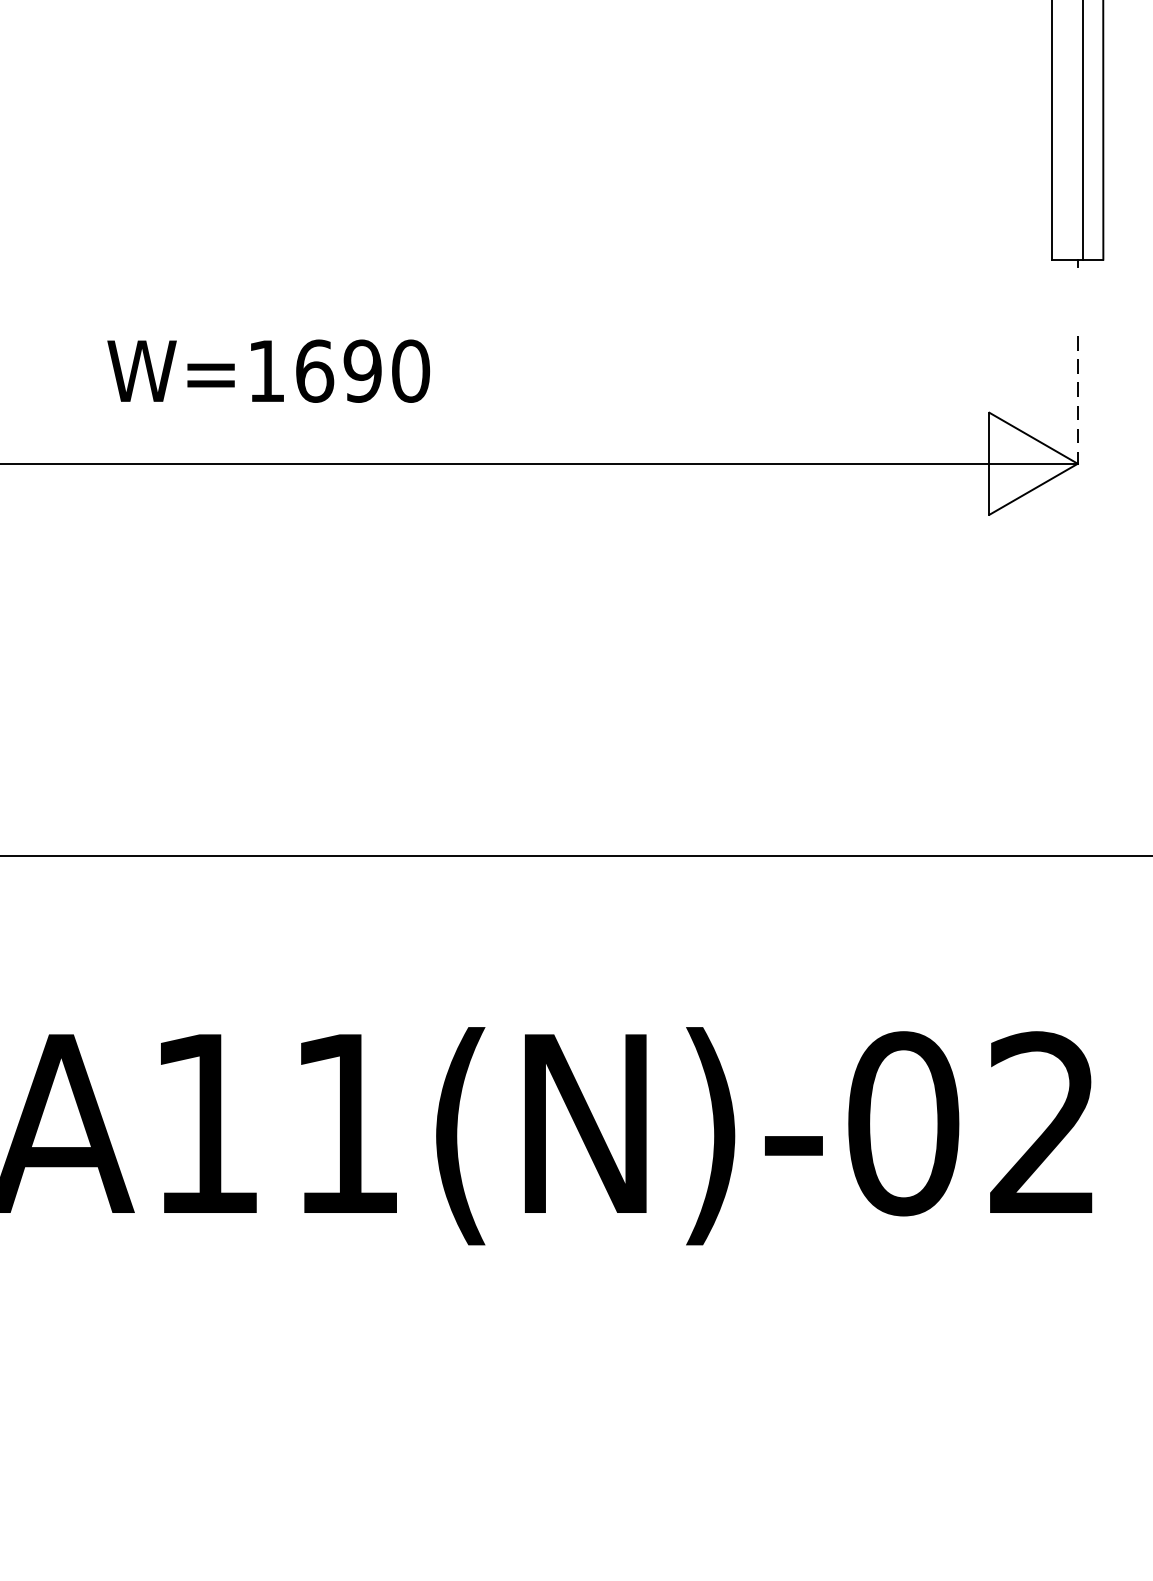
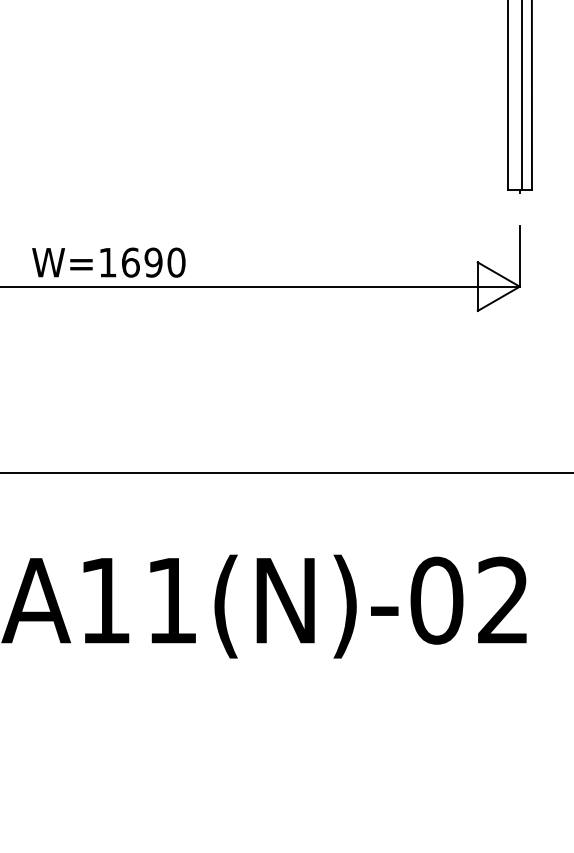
text: (267, 370) -> (108, 262), moved
line: (1077, 400) -> (519, 256), dashed -> solid

